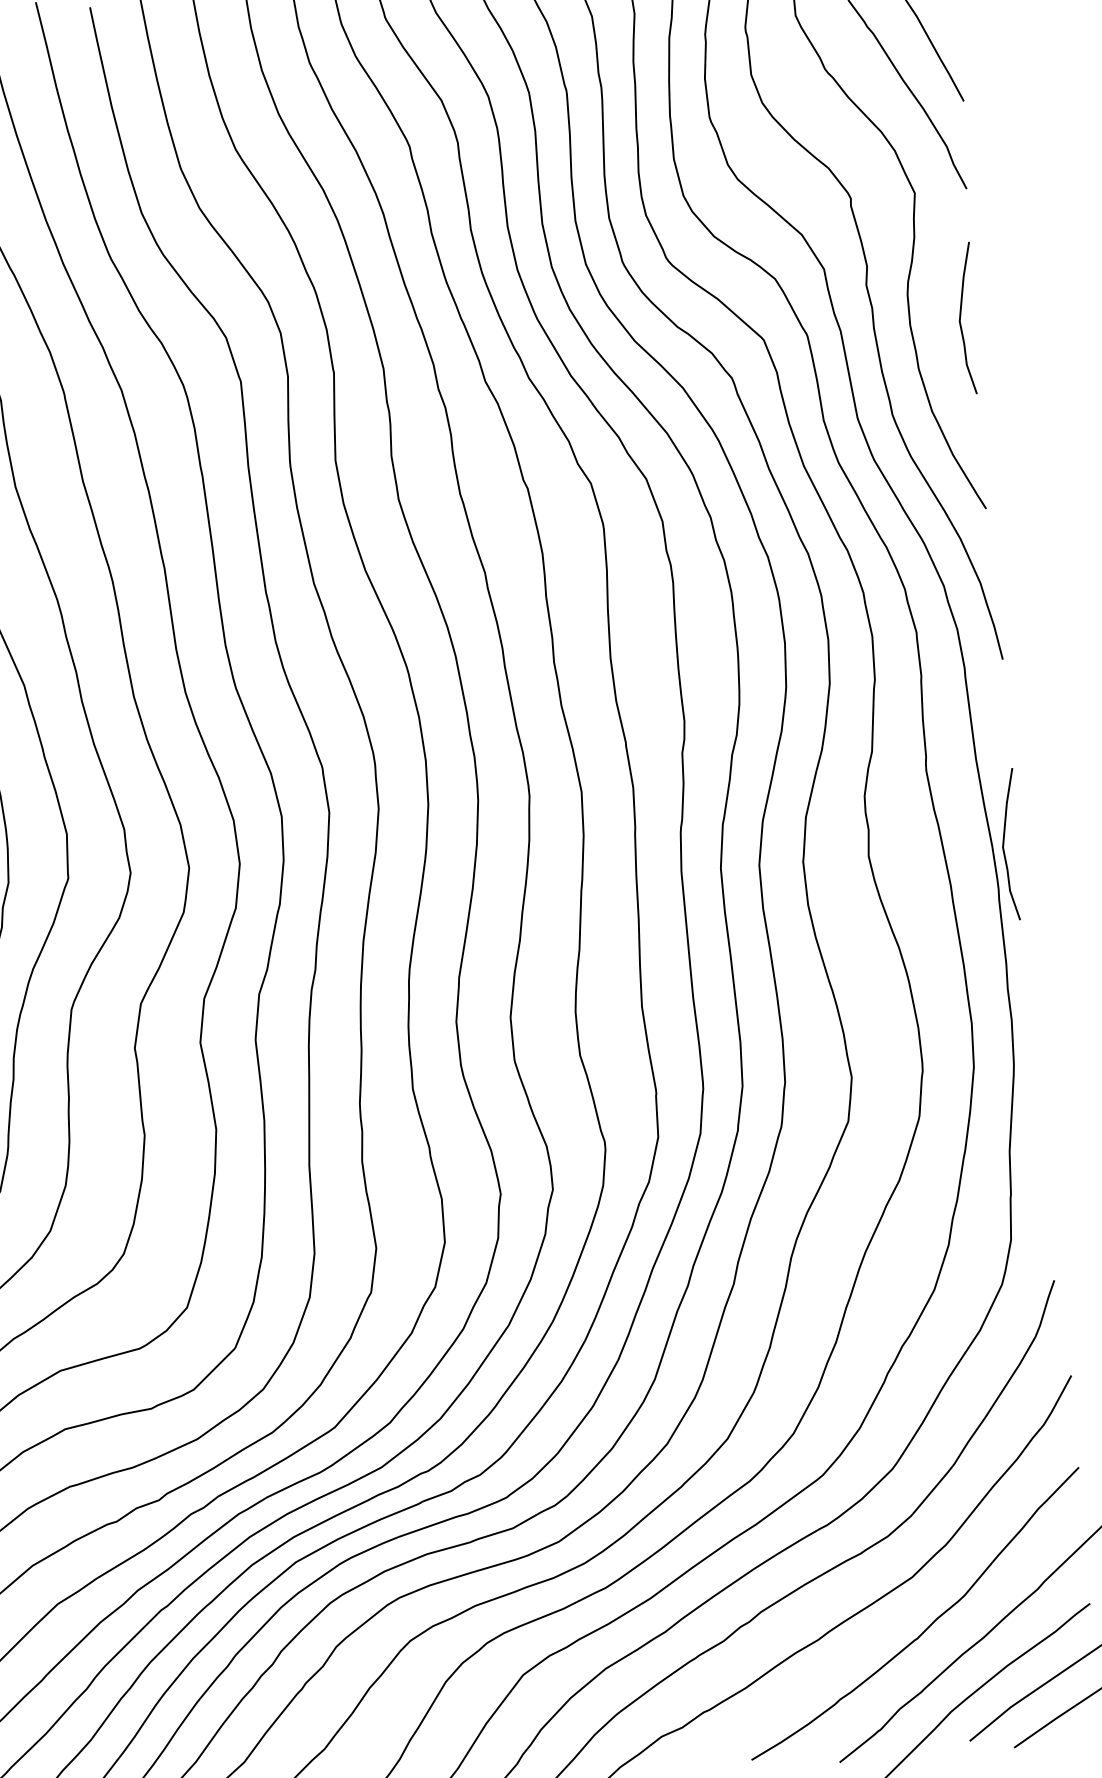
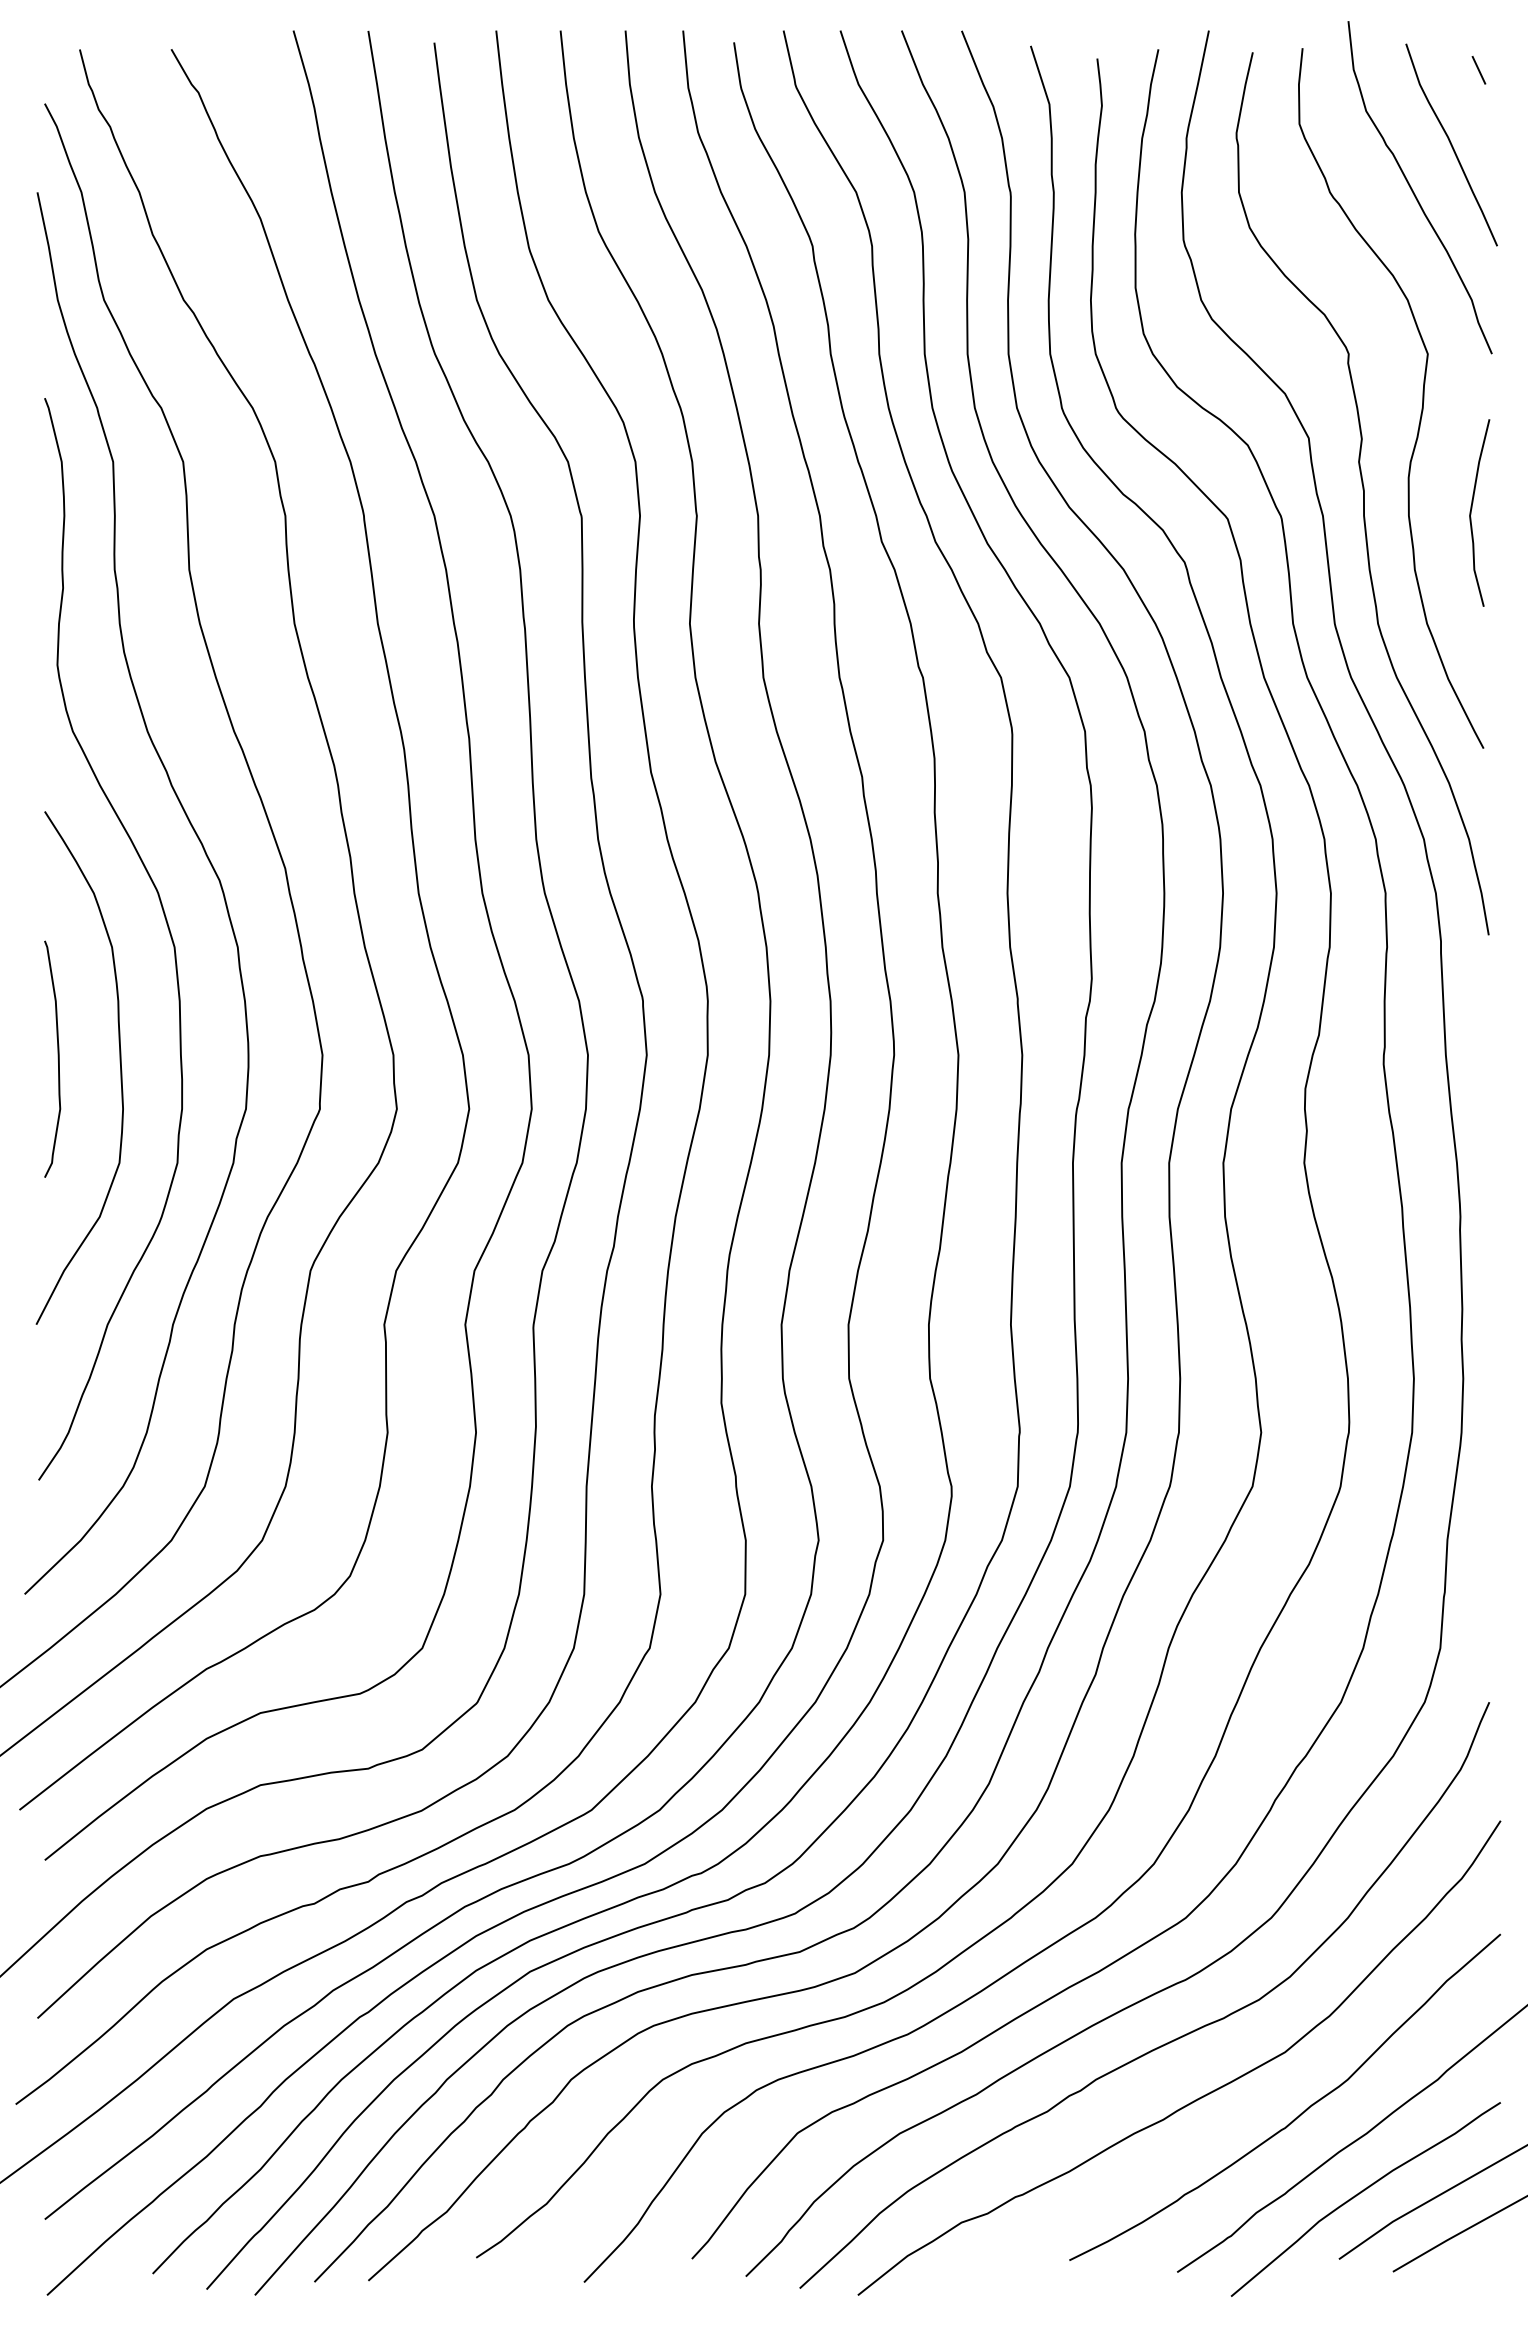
curve: (1003, 844) -> (1471, 1162), removed

